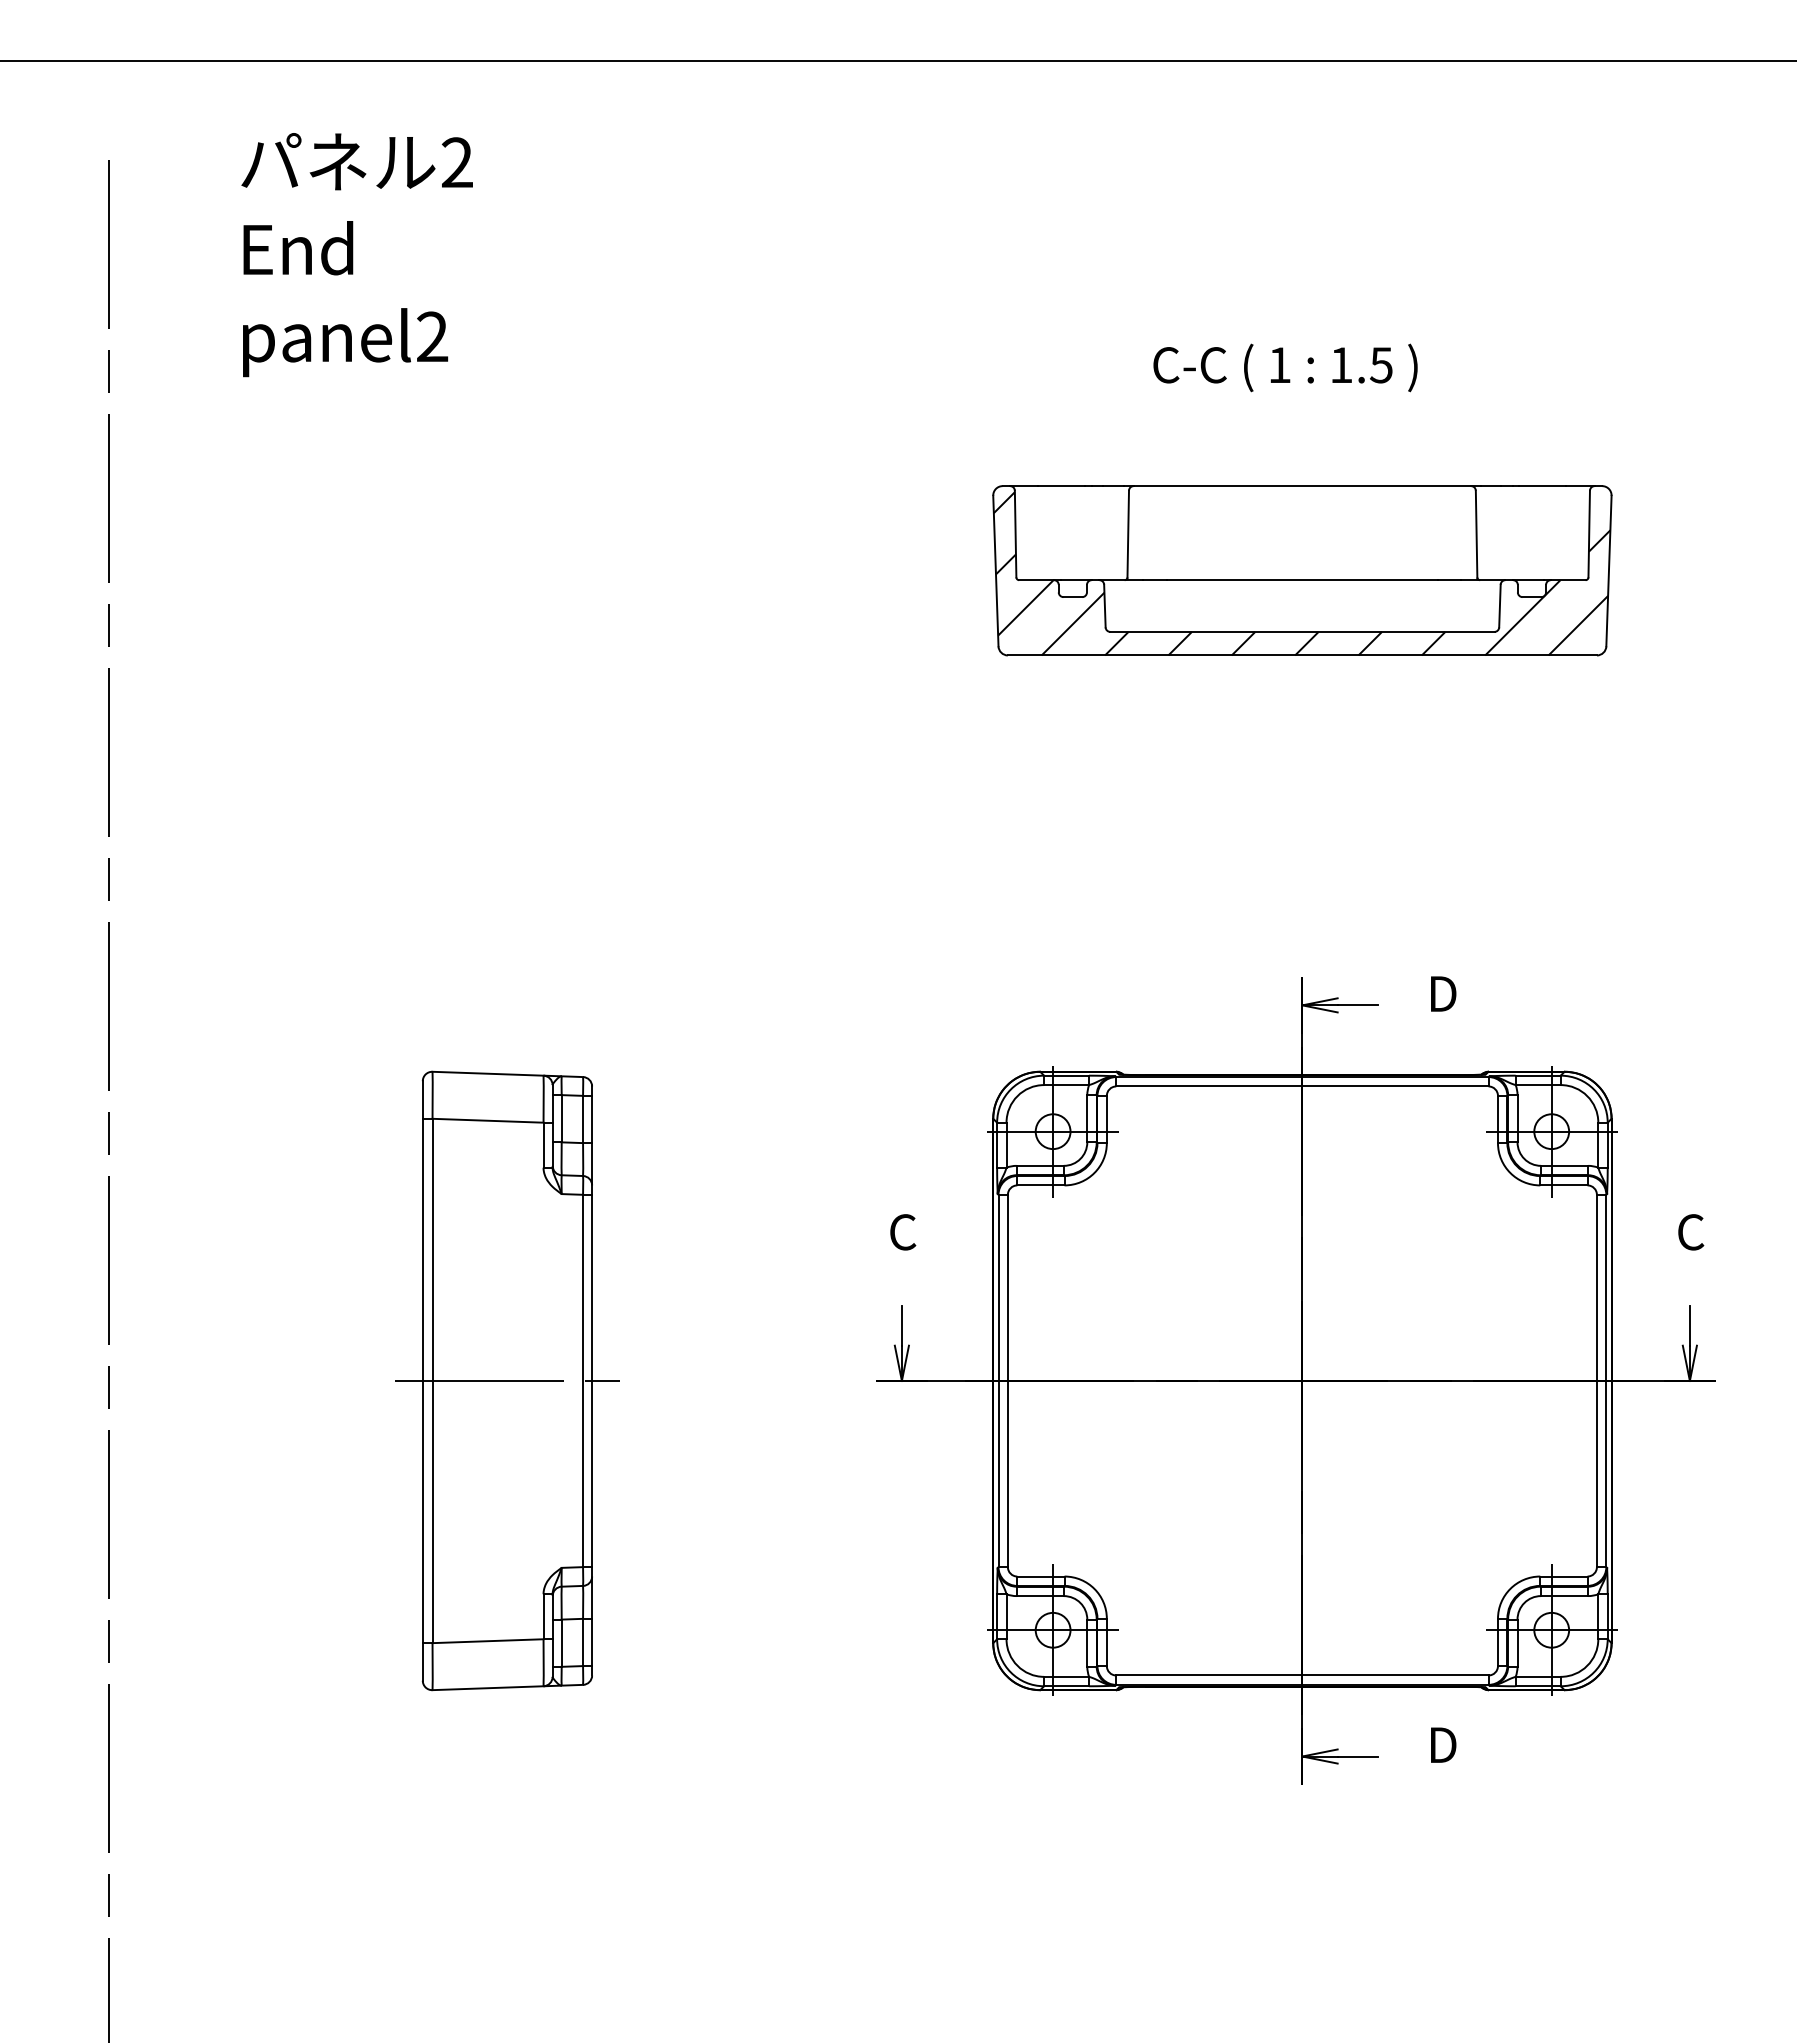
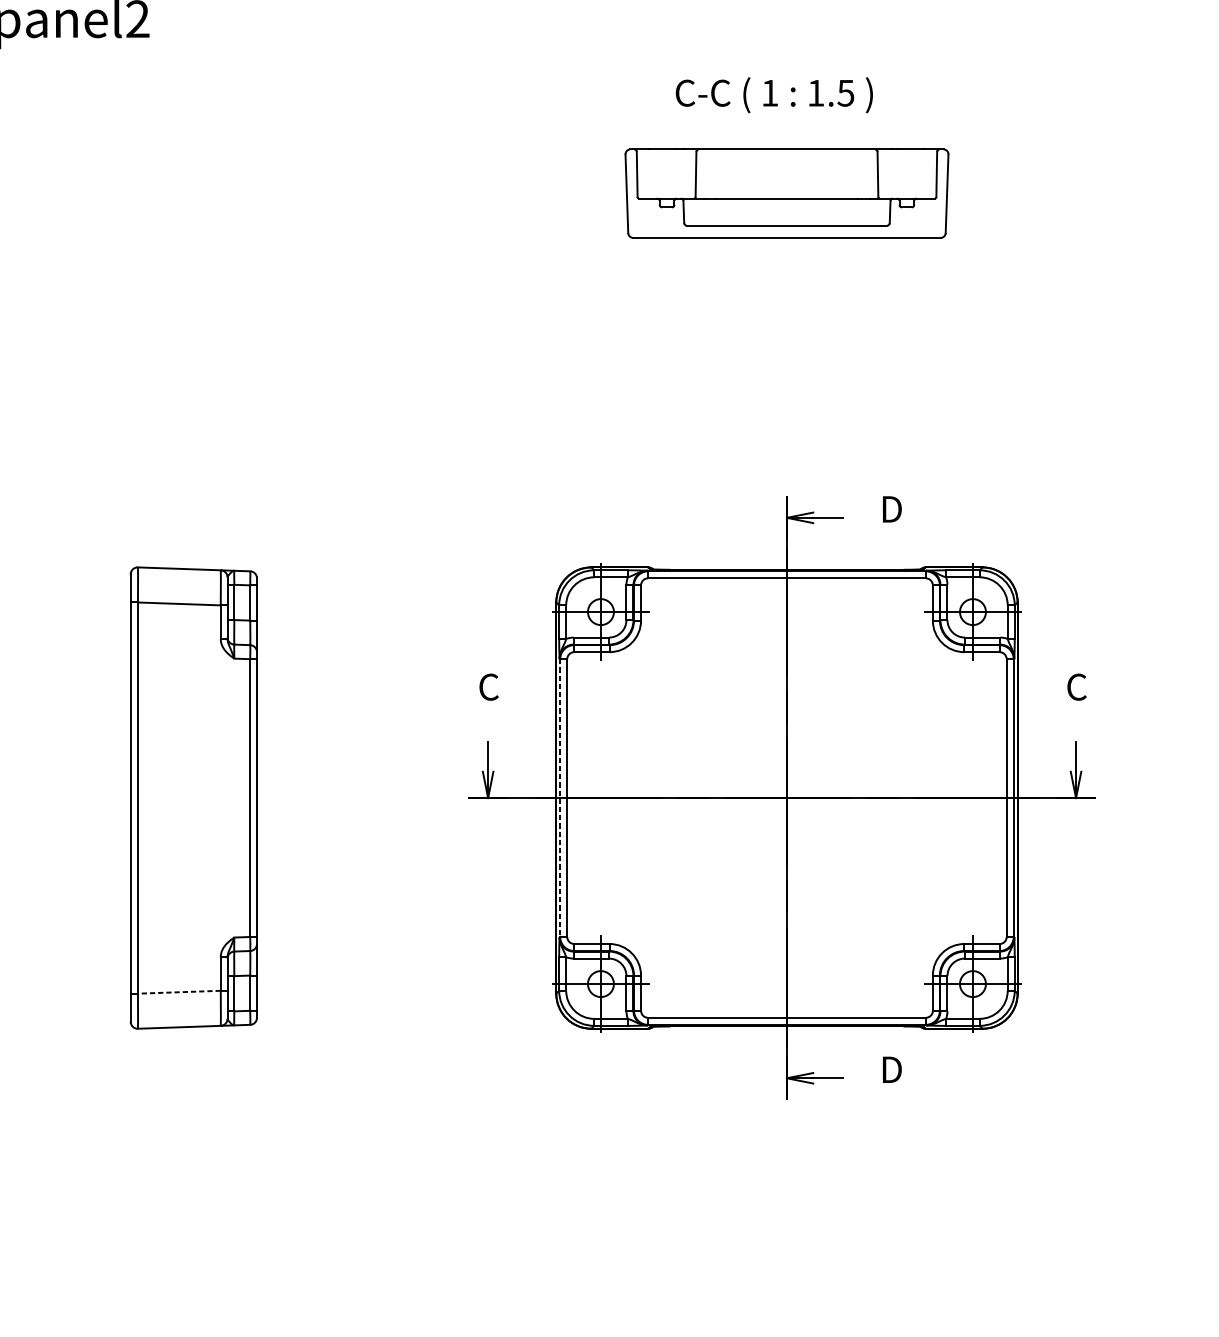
text: (1285, 367) -> (774, 94), moved
part: (1302, 570) -> (787, 193), size x0.7
line: (507, 1380) -> (193, 797), removed
line: (998, 1381) -> (560, 798), solid -> dashed
line: (488, 1641) -> (179, 992), solid -> dashed

